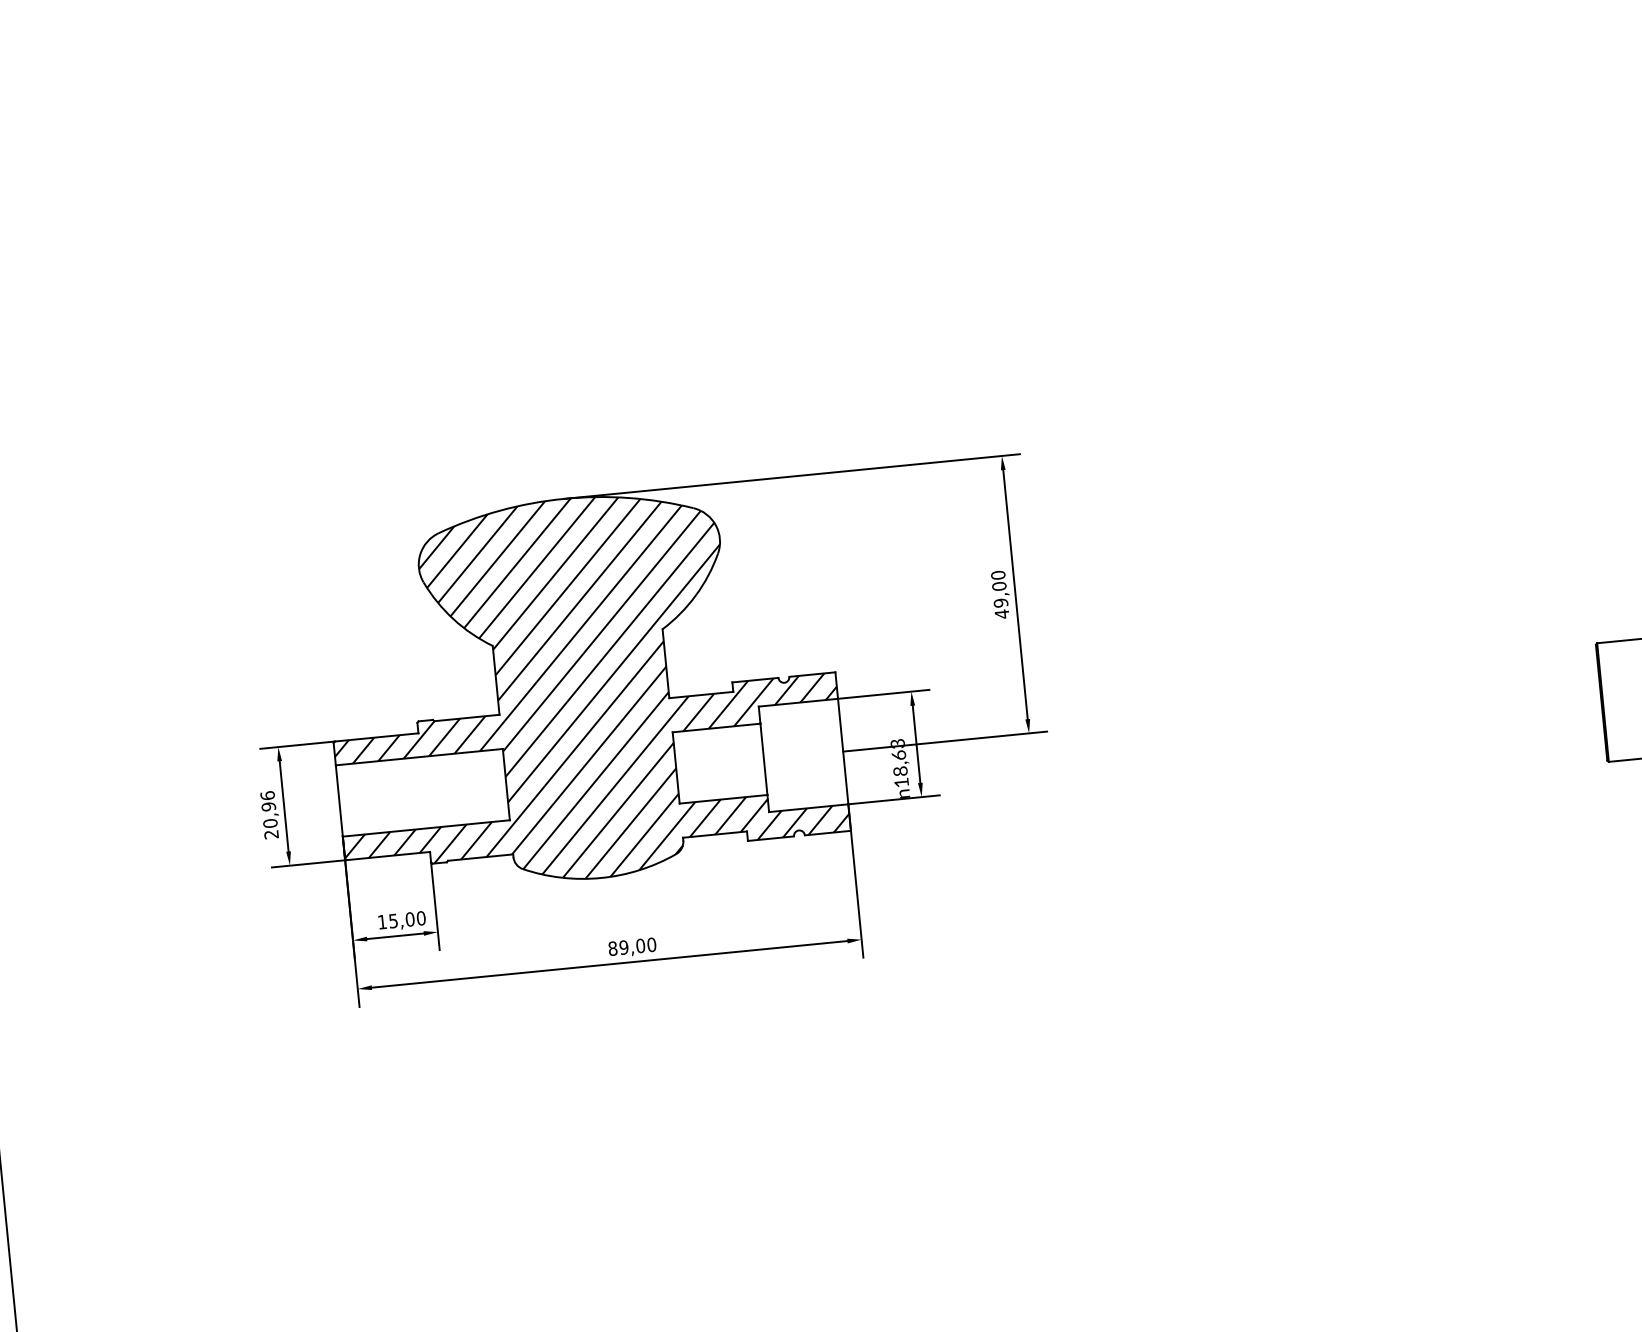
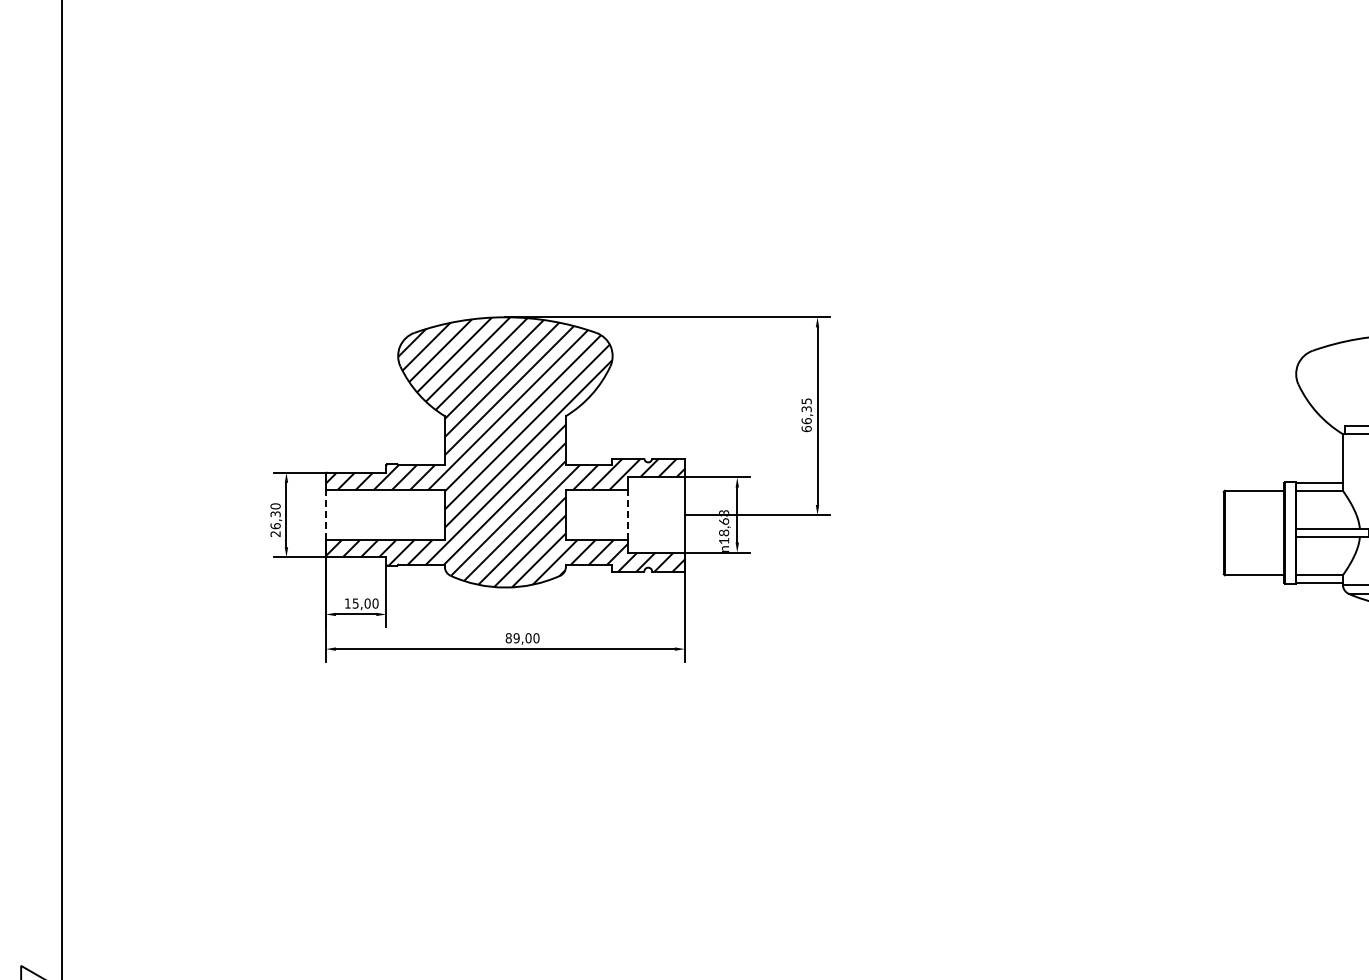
text: (999, 595) -> (806, 415), 49,00 -> 66,35
line: (763, 758) -> (628, 514), solid -> dashed
line: (338, 800) -> (325, 514), solid -> dashed
text: (268, 808) -> (275, 515), 20,96 -> 26,30

